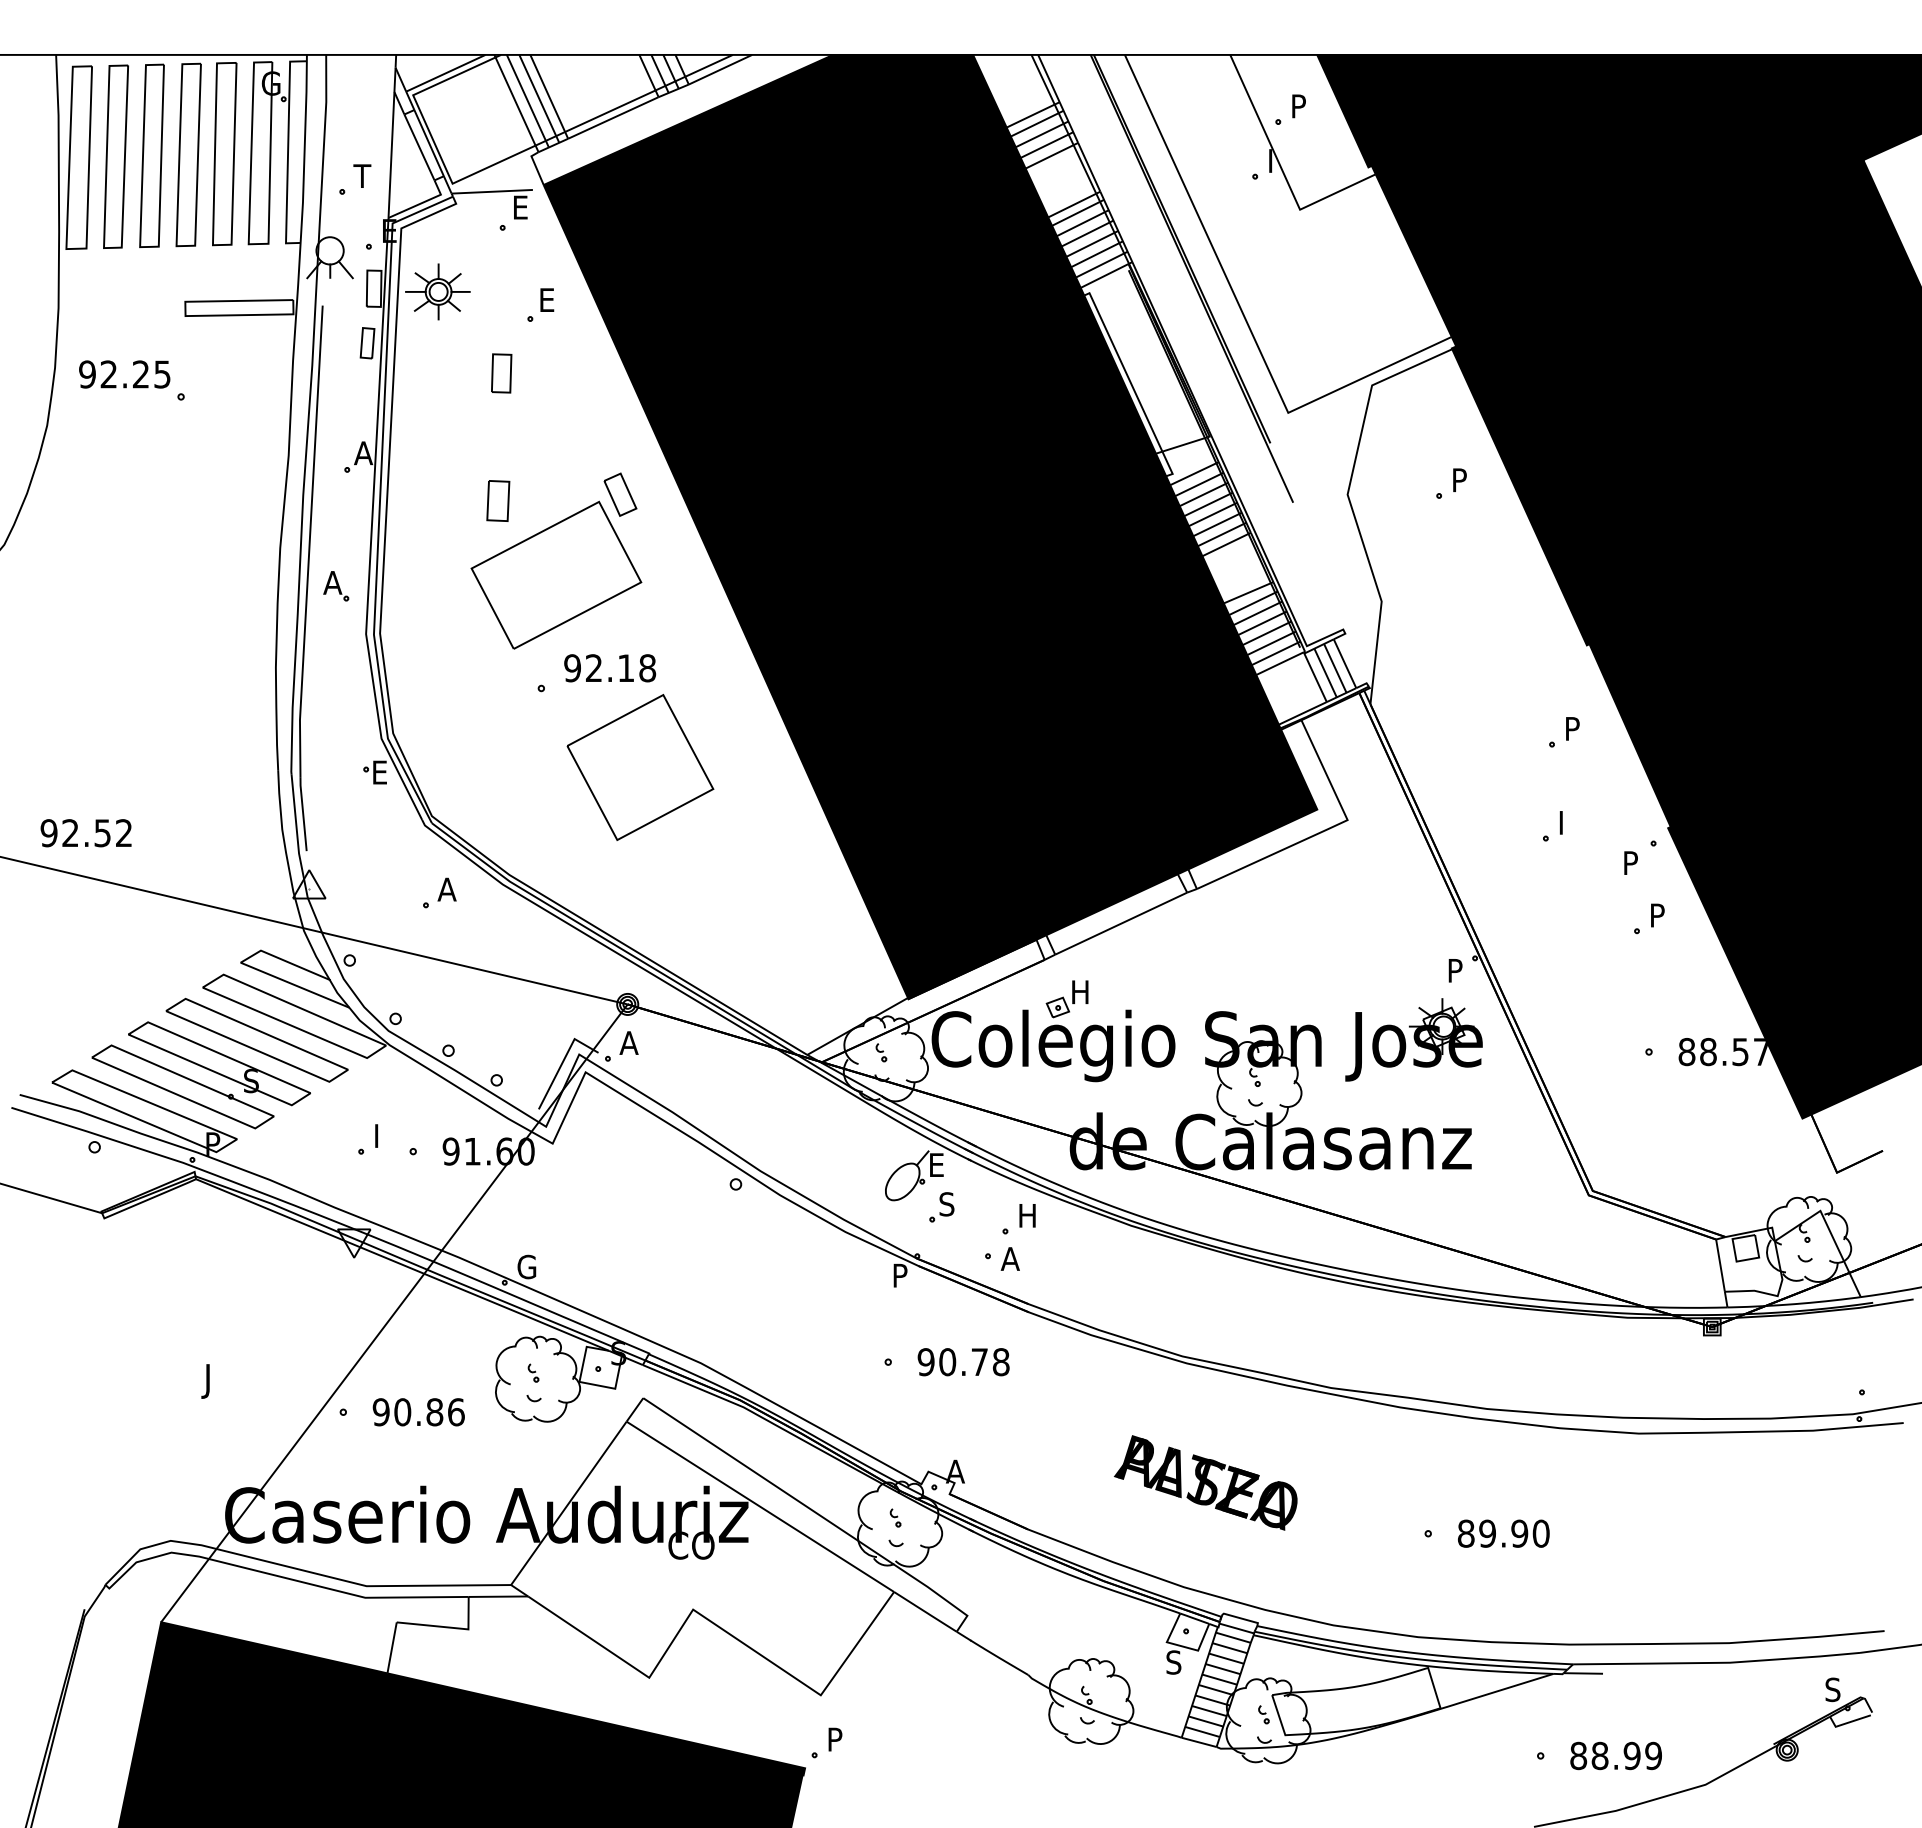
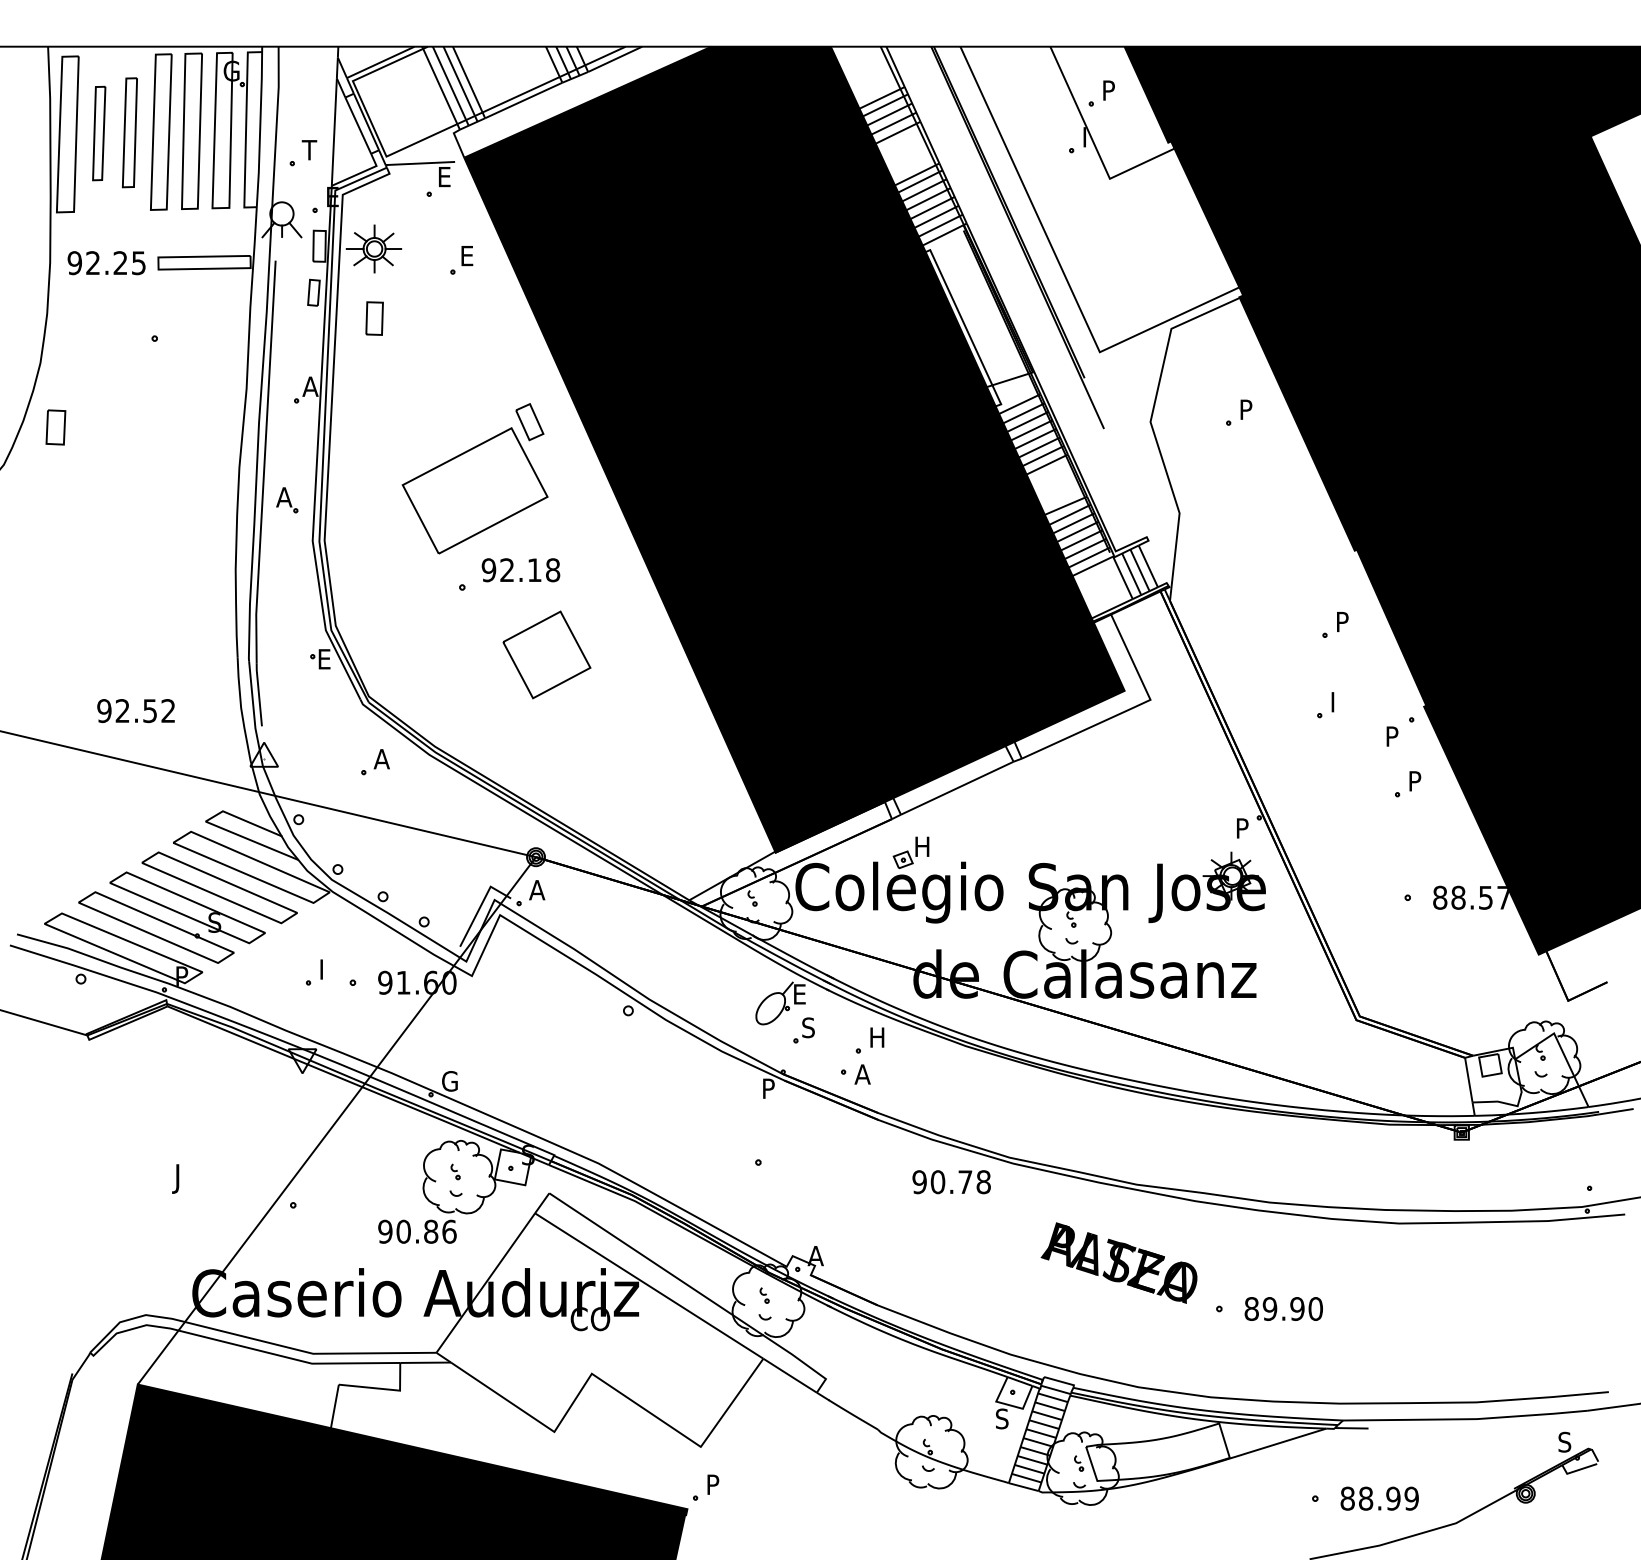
part: (151, 155) -> (129, 132), size x0.7
part: (115, 156) -> (98, 133), size x0.6
part: (501, 373) -> (374, 318), moved
text: (124, 374) -> (106, 263), moved
part: (498, 500) -> (56, 427), moved
part: (640, 767) -> (546, 654), size x0.7
text: (85, 833) -> (135, 711), moved
text: (963, 1362) -> (951, 1182), moved
text: (418, 1412) -> (417, 1231), moved
text: (1205, 1482) -> (1118, 1262), moved

